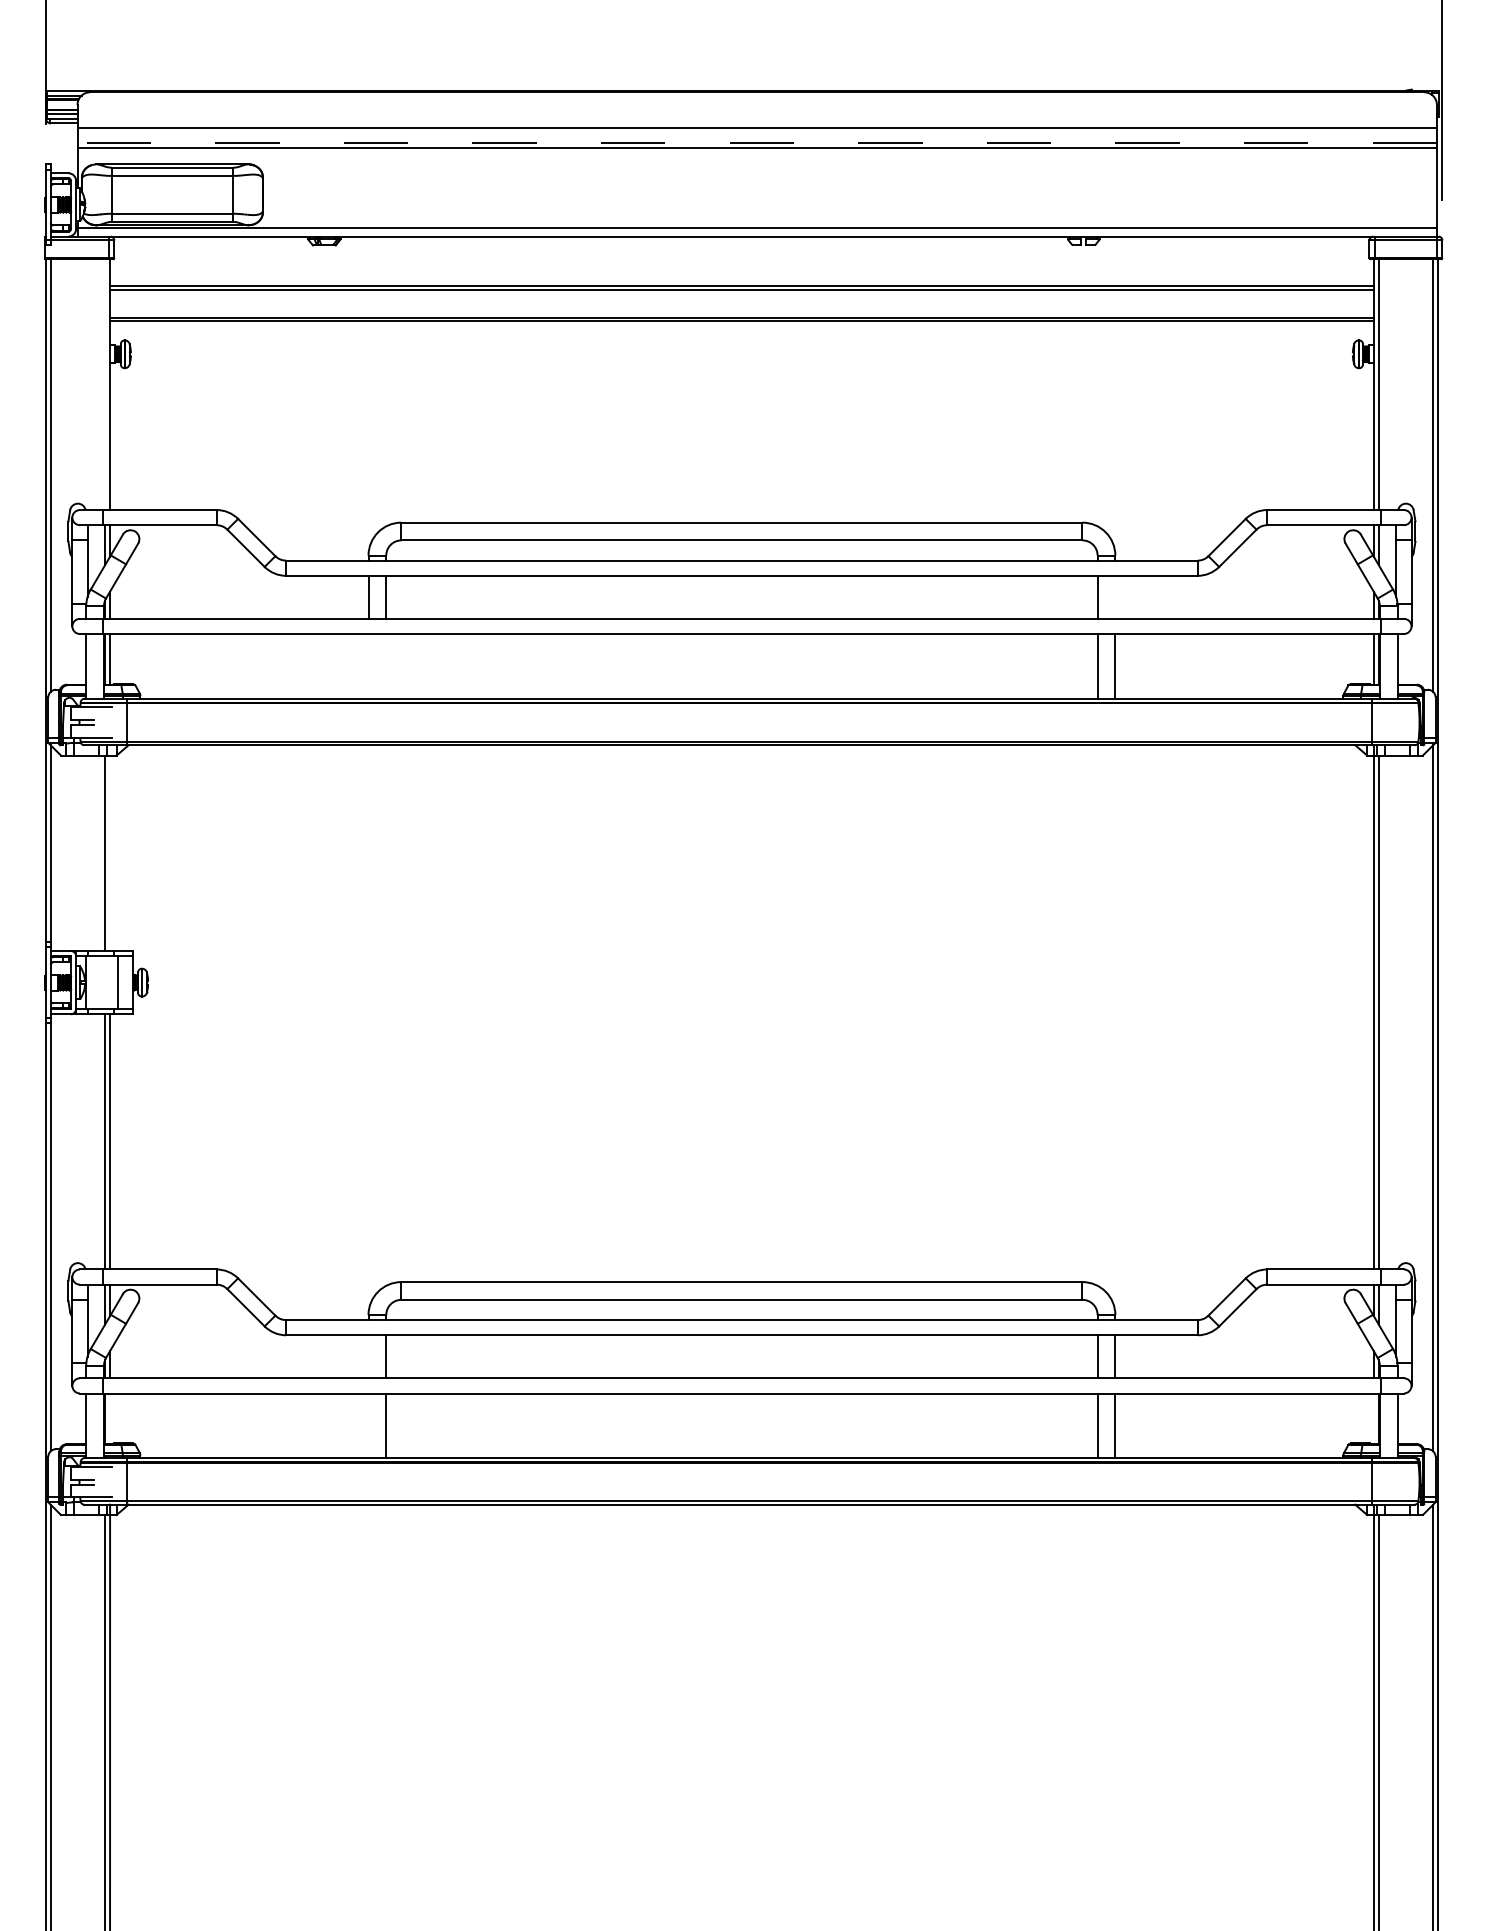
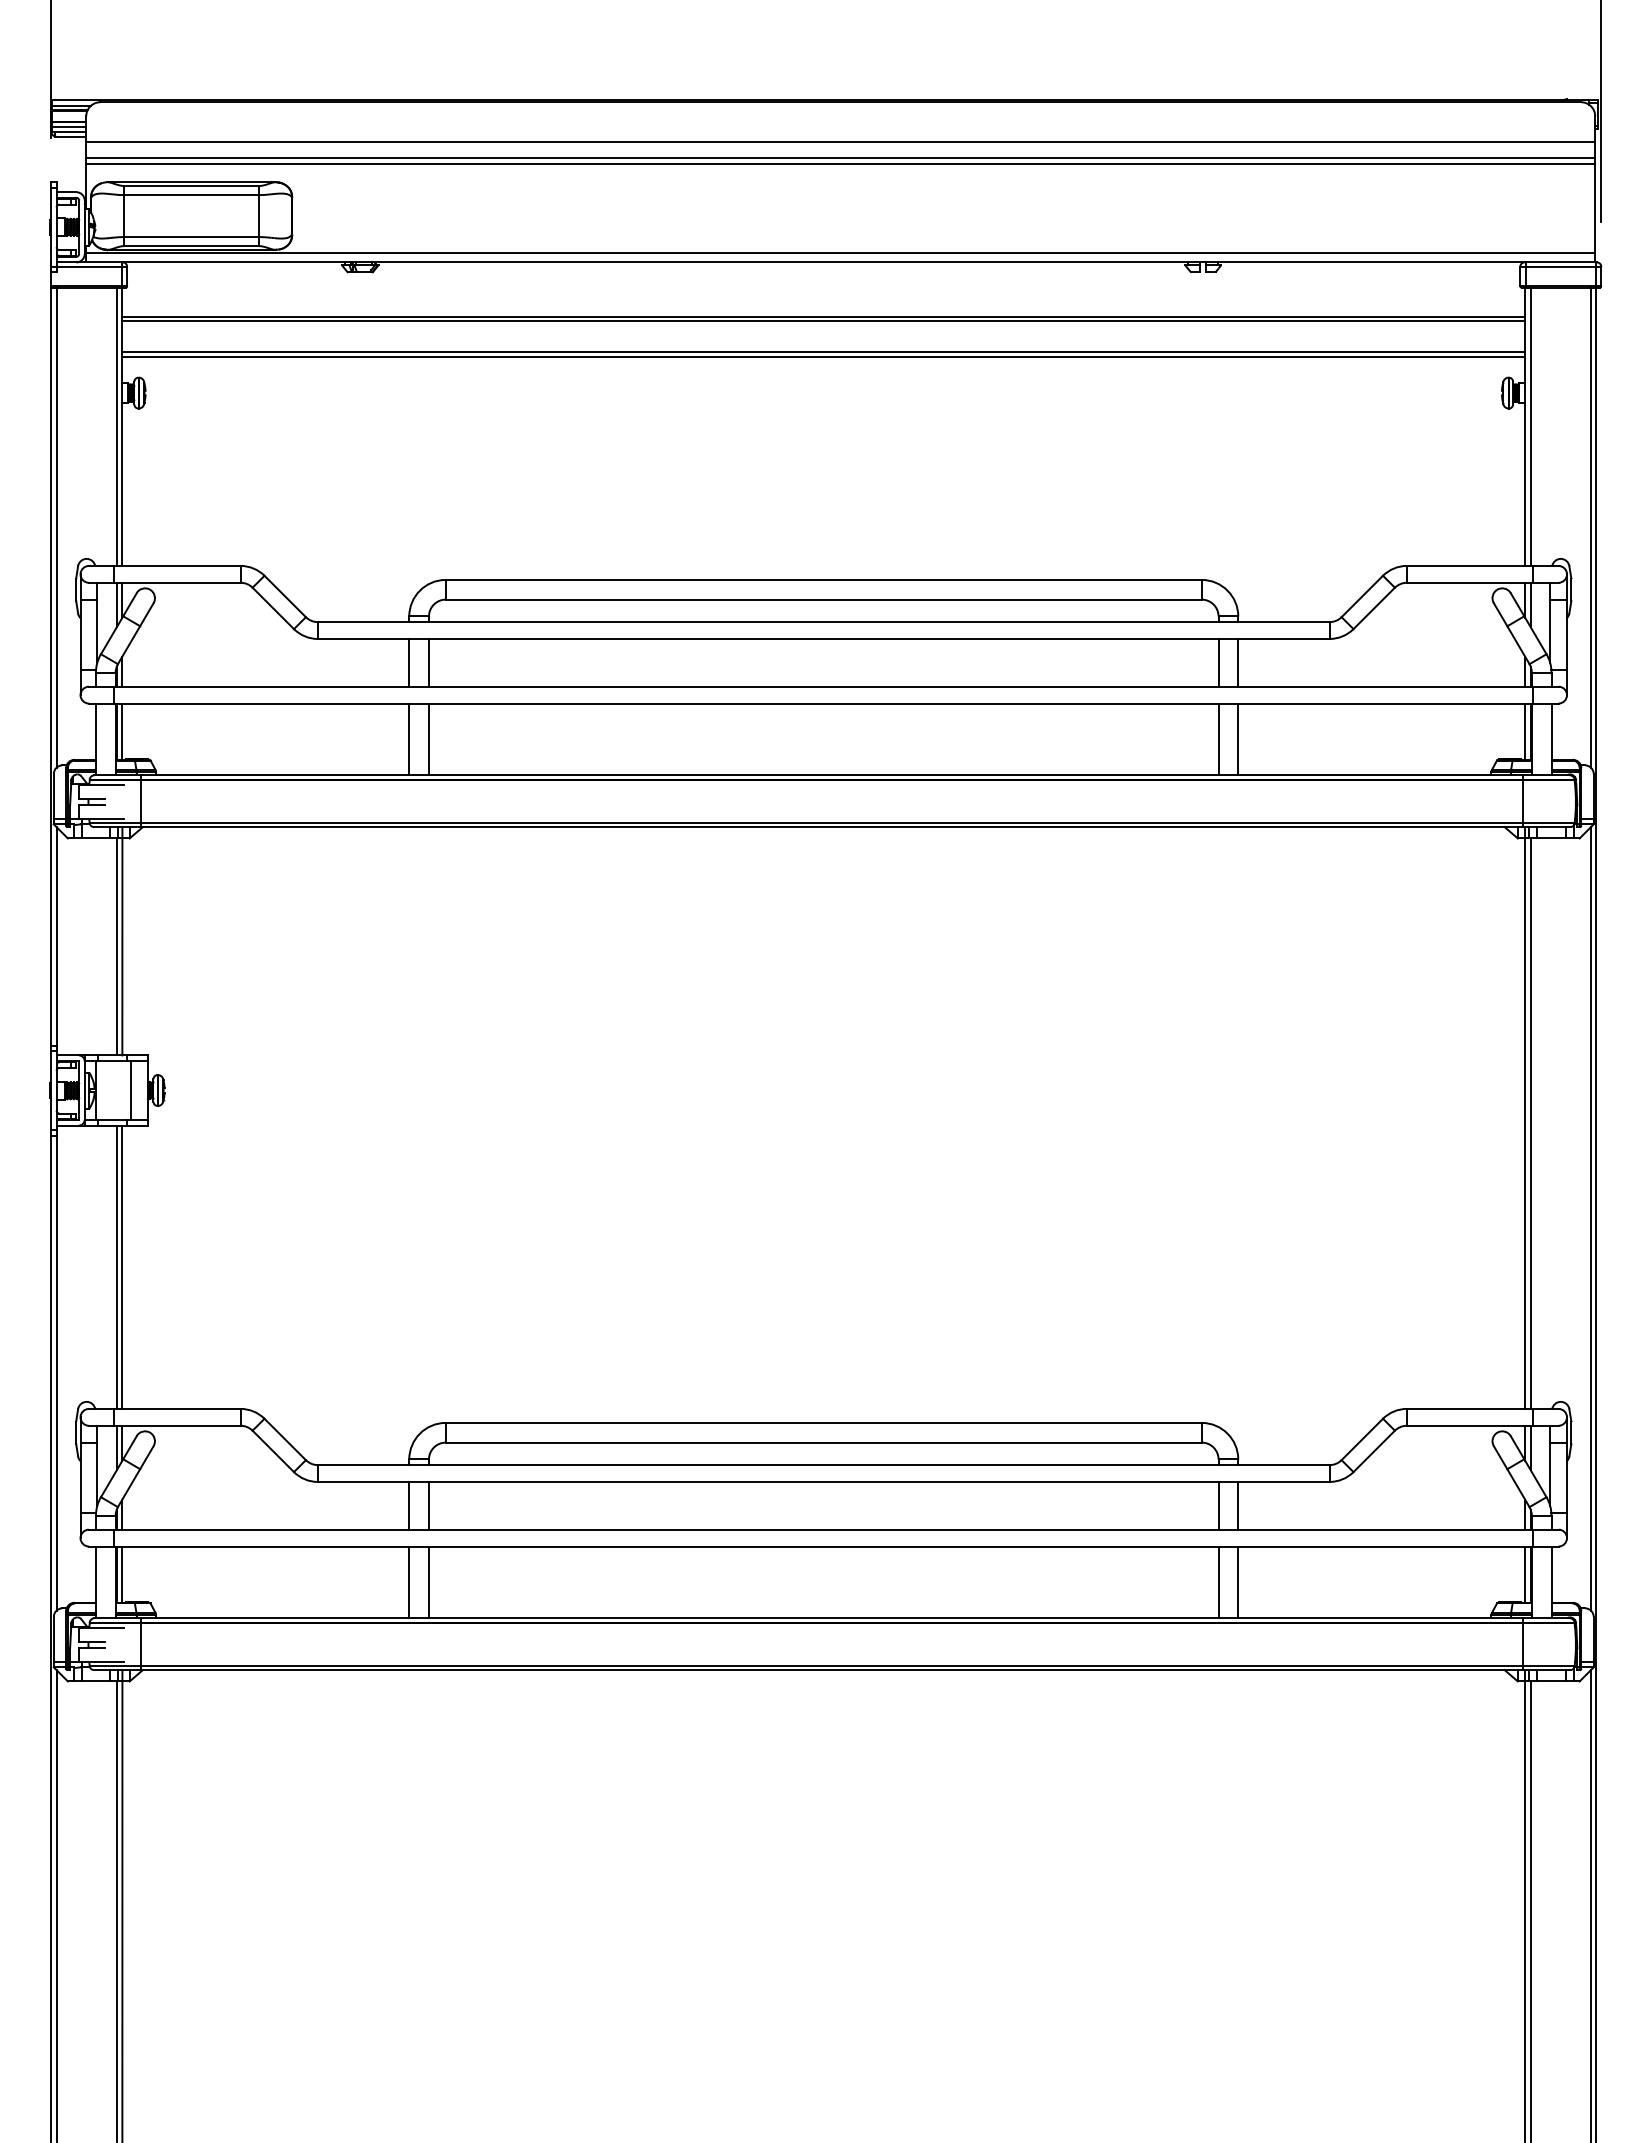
line: (757, 142) -> (840, 158), dashed -> solid
line: (104, 384) -> (116, 426), added
line: (1115, 597) -> (1238, 662), added
line: (368, 666) -> (409, 739), added
line: (385, 666) -> (428, 739), added
line: (110, 848) -> (122, 941), added
line: (368, 1356) -> (409, 1505), added
line: (110, 1418) -> (122, 1574), added
line: (1374, 1418) -> (1525, 1574), added
line: (368, 1425) -> (409, 1582), added

